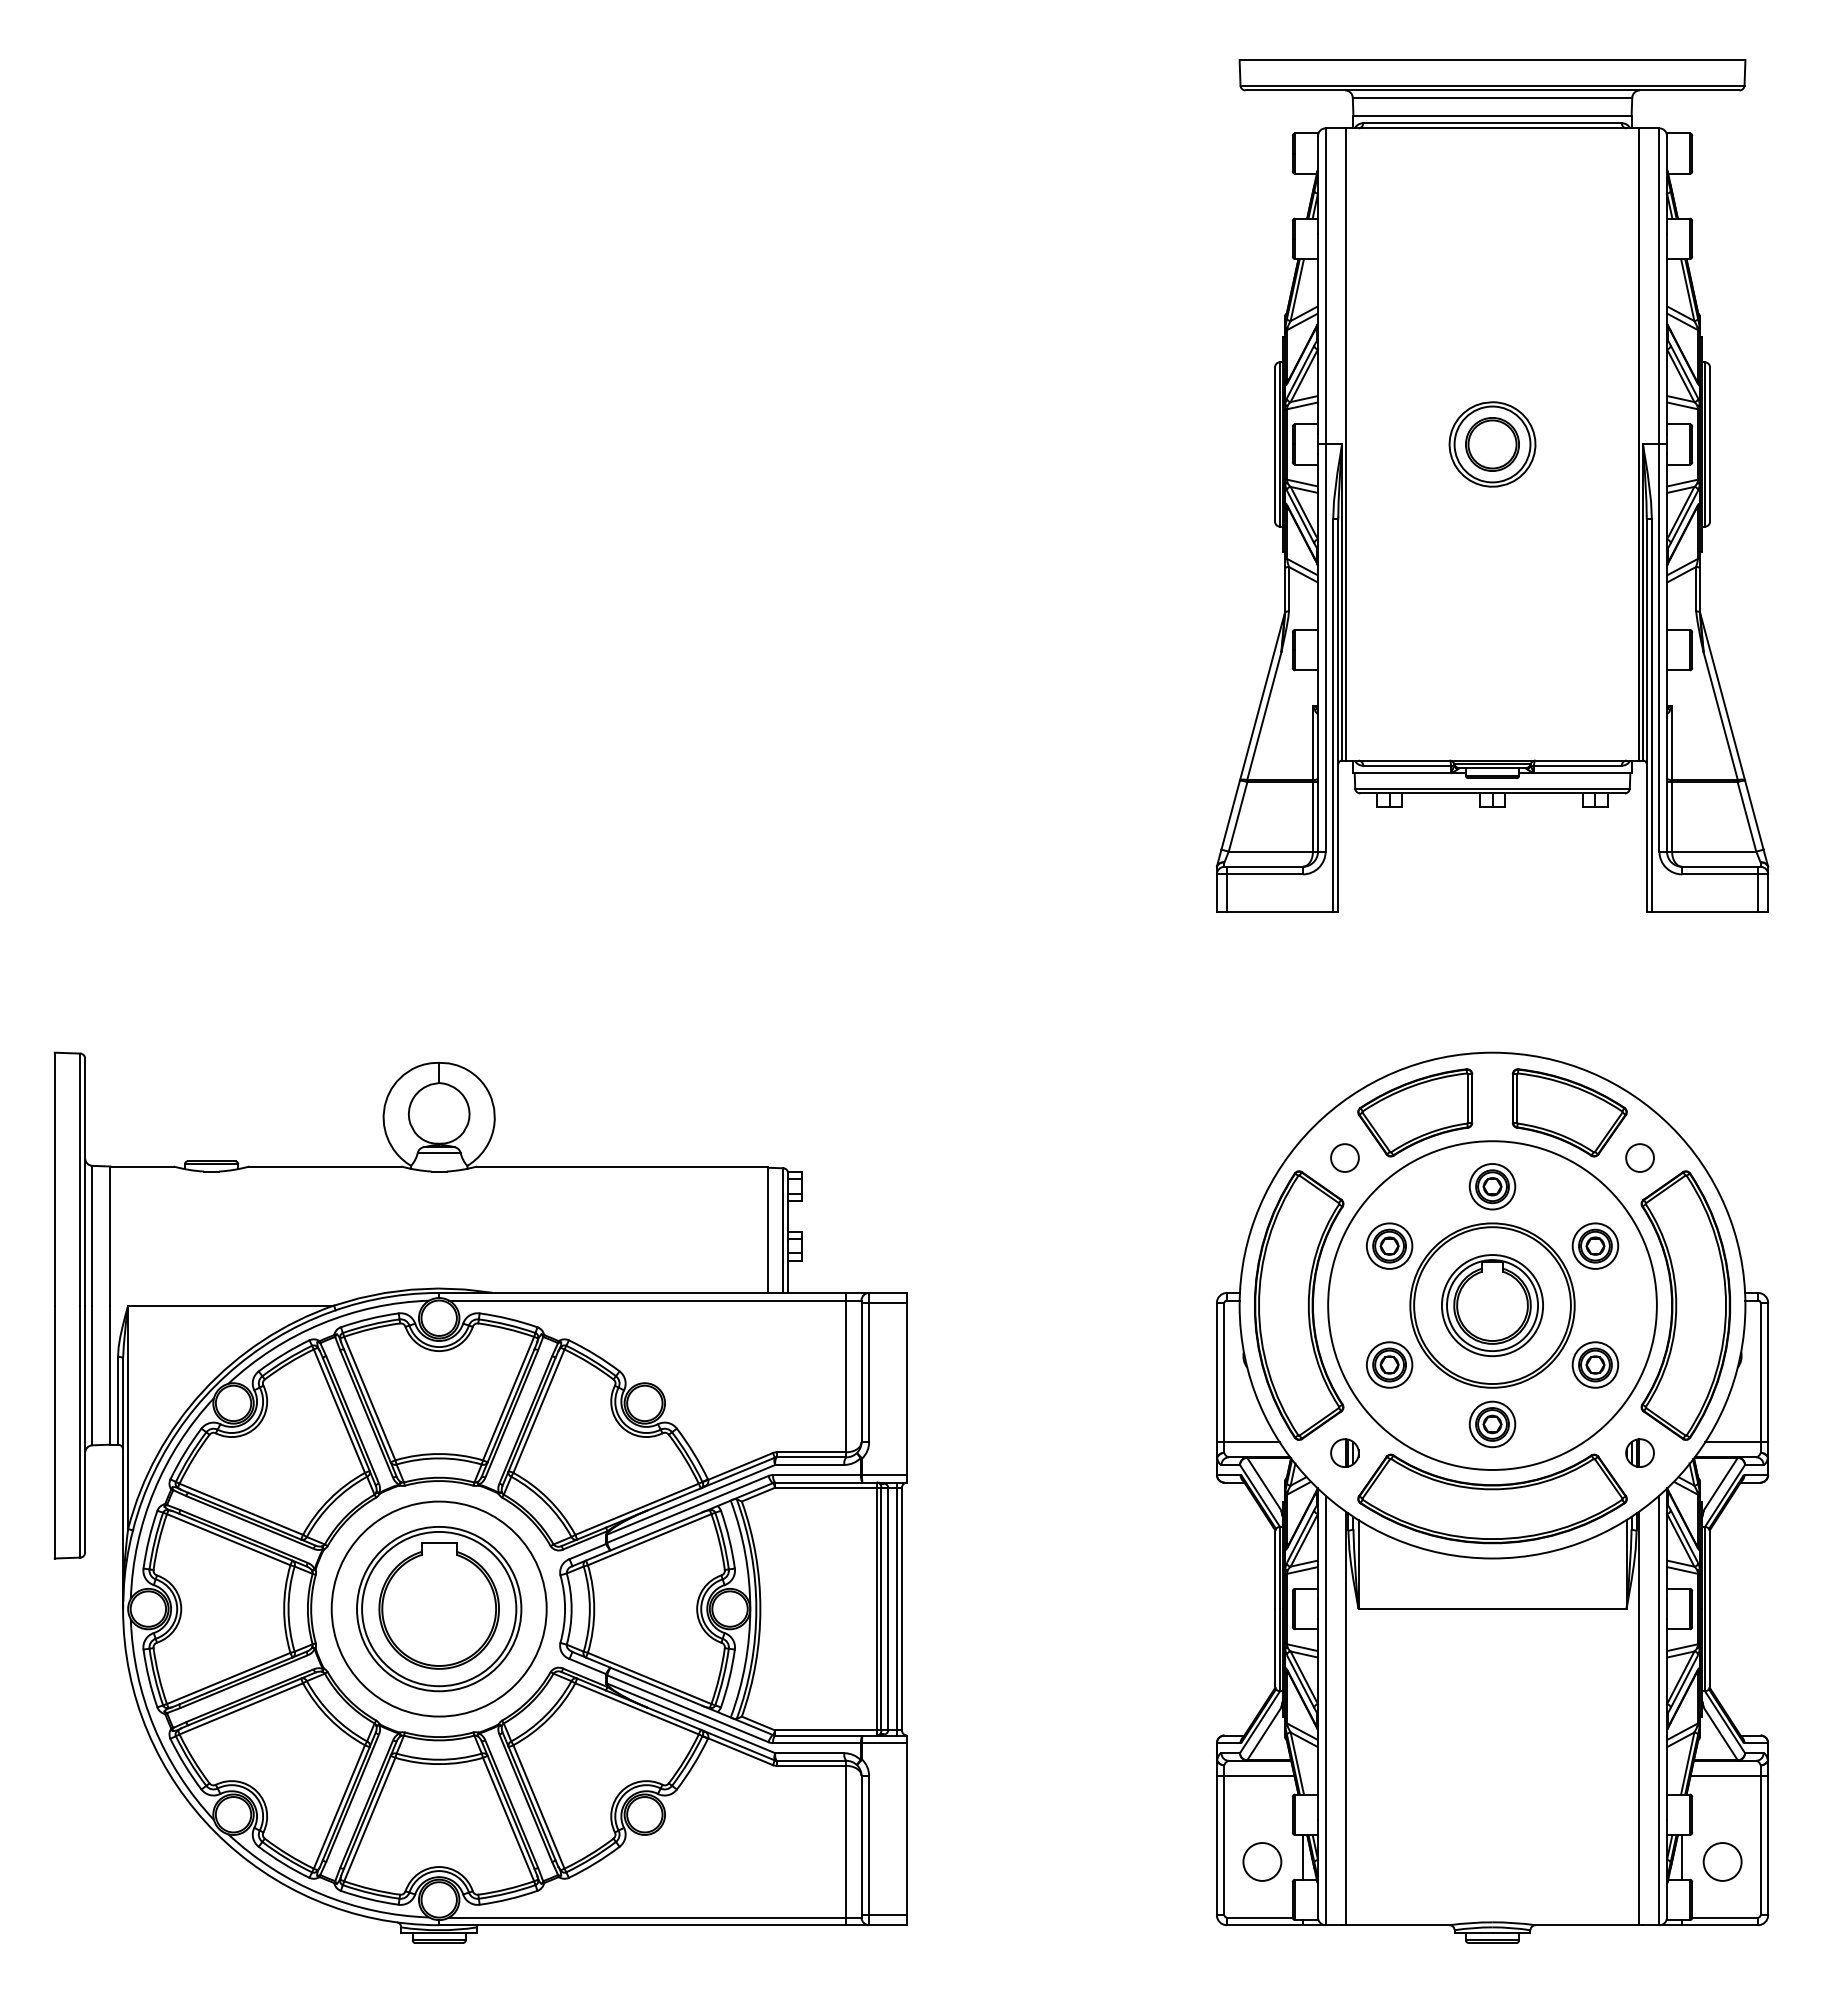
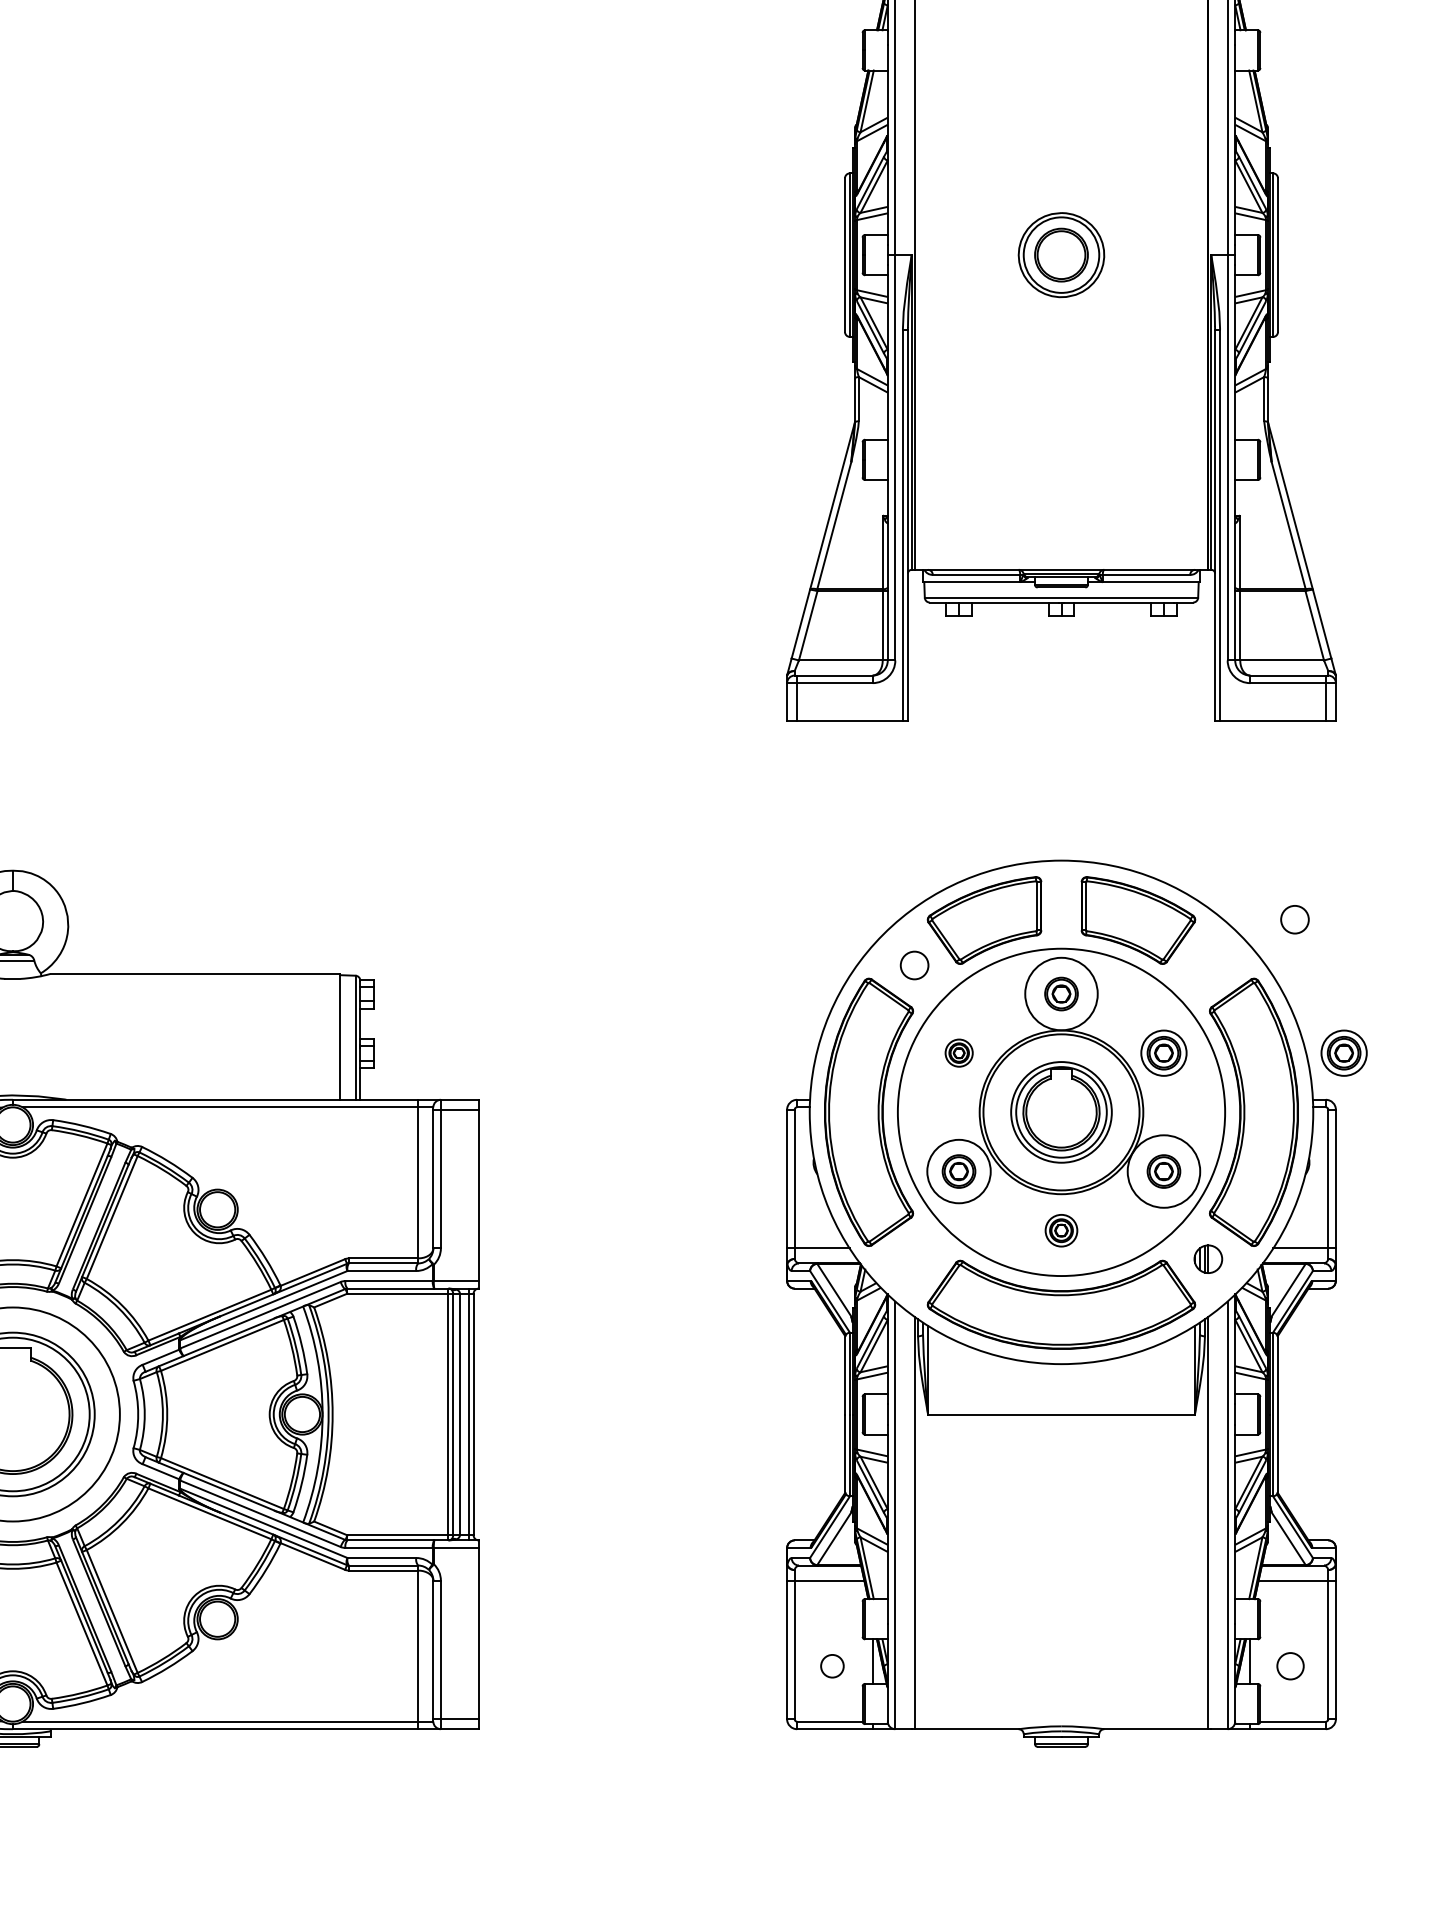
circle: (1639, 1157) -> (1294, 919), moved
circle: (1492, 1186) -> (1061, 993), size x1.6
part: (1389, 1245) -> (958, 1052), size x0.6
part: (1776, 1245) -> (1344, 1052), added
circle: (1389, 1364) -> (958, 1171), size x1.4
circle: (1595, 1364) -> (1164, 1171), size x1.6
part: (1492, 1424) -> (1061, 1230), size x0.7
part: (1344, 1452) -> (914, 1258), removed
circle: (1262, 1861) -> (832, 1665), size x0.6
circle: (1722, 1861) -> (1290, 1665), size x0.7

